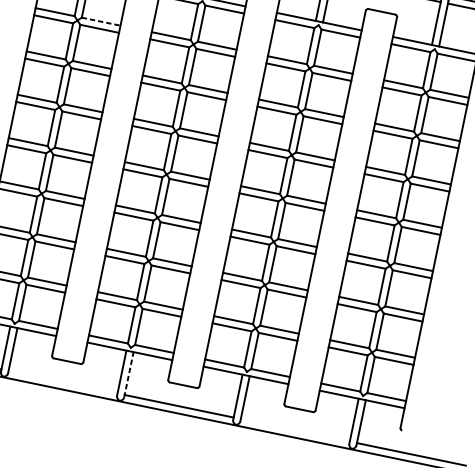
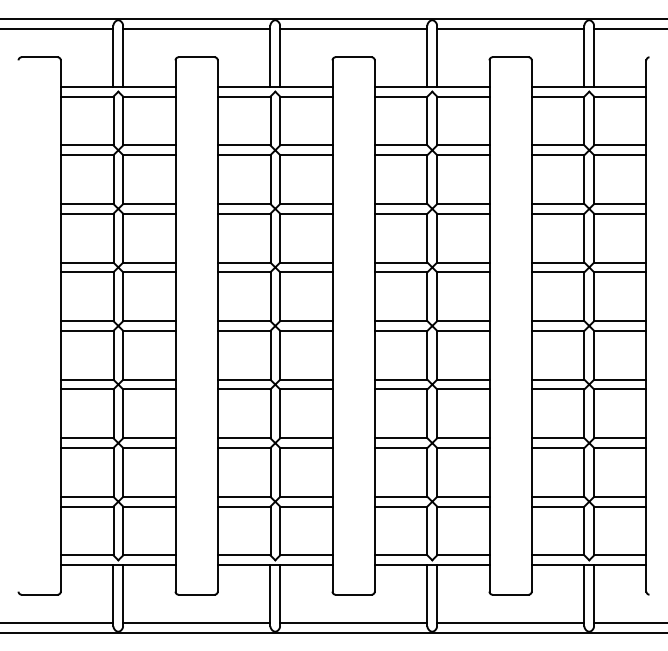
line: (101, 21) -> (149, 145), dashed -> solid
line: (129, 374) -> (280, 595), dashed -> solid
line: (62, 382) -> (196, 623), added
line: (295, 430) -> (510, 623), added

